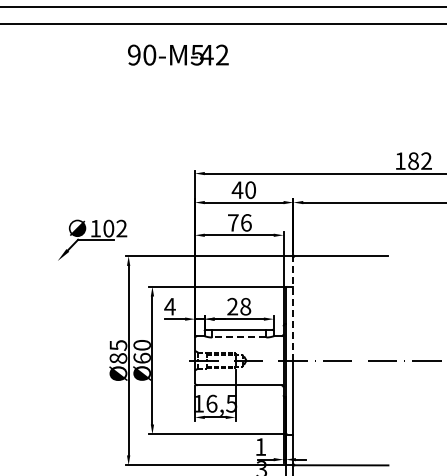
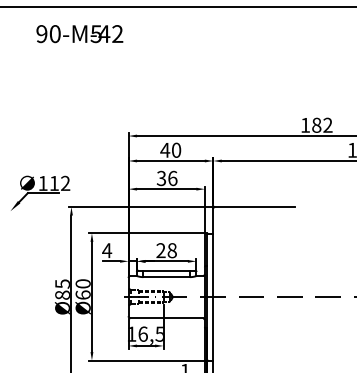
text: (178, 54) -> (79, 33), moved
text: (232, 222) -> (160, 178), 76 -> 36
text: (108, 228) -> (54, 183), 102 -> 112
line: (293, 308) -> (213, 252), dashed -> solid
line: (238, 337) -> (166, 277), dashed -> solid

